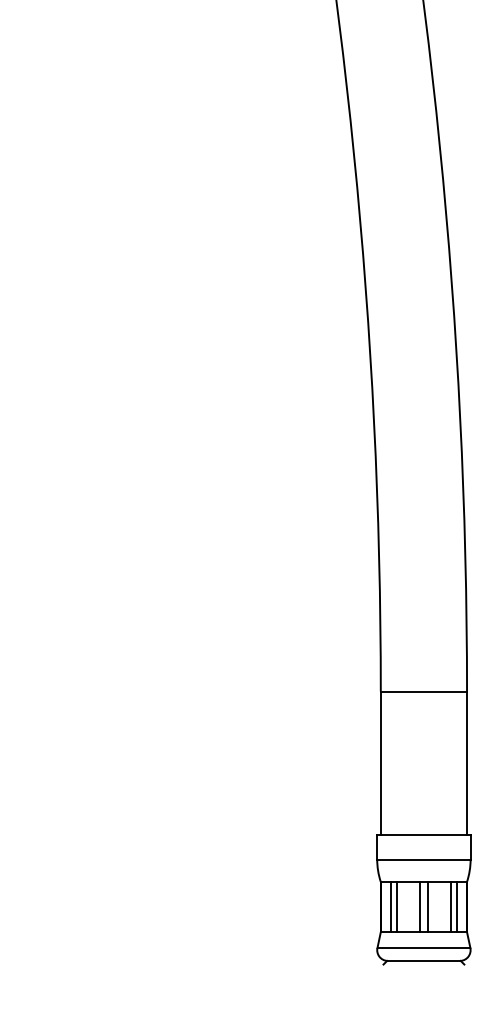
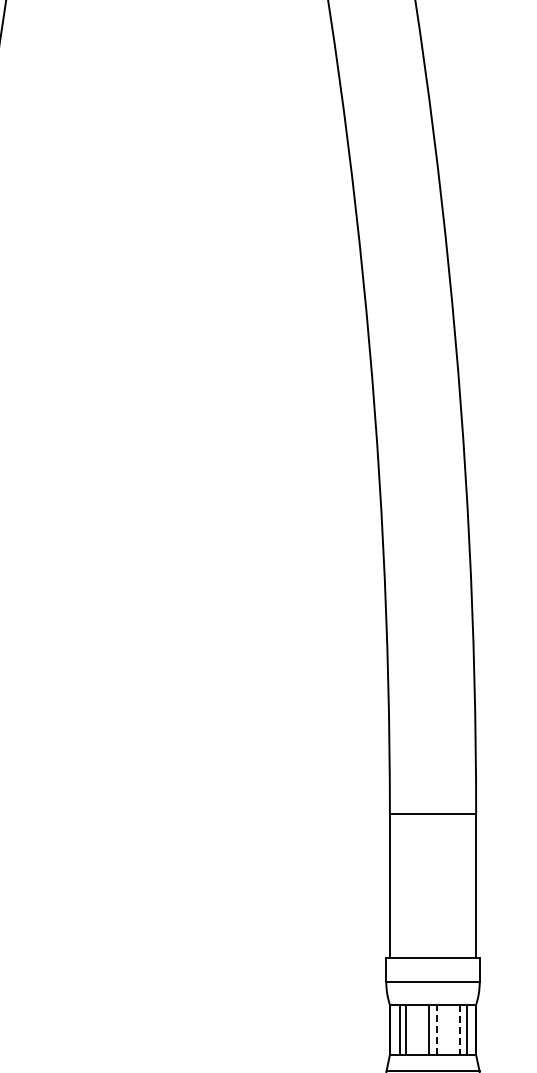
line: (428, 906) -> (437, 1029), solid -> dashed
line: (451, 907) -> (460, 1030), solid -> dashed

